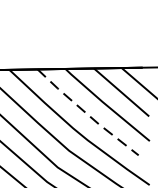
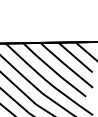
line: (86, 113) -> (53, 70), dashed -> solid

